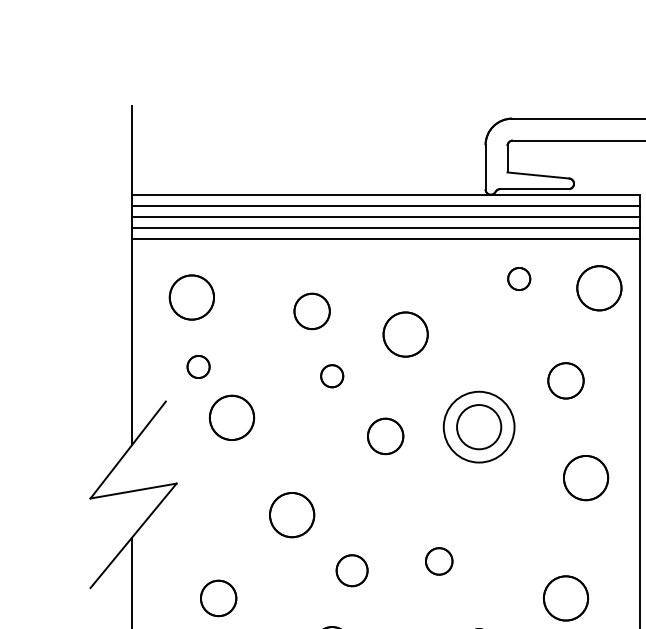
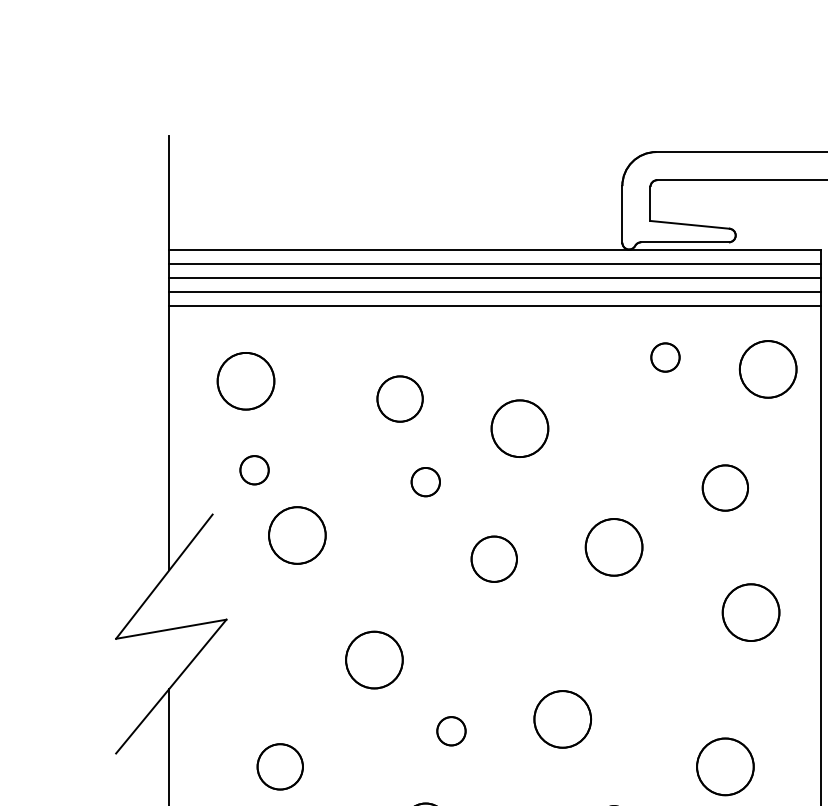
circle: (479, 427) -> (614, 547), size x0.62
circle: (439, 561) -> (563, 719), size x1.67
circle: (352, 570) -> (451, 731), size x0.71

